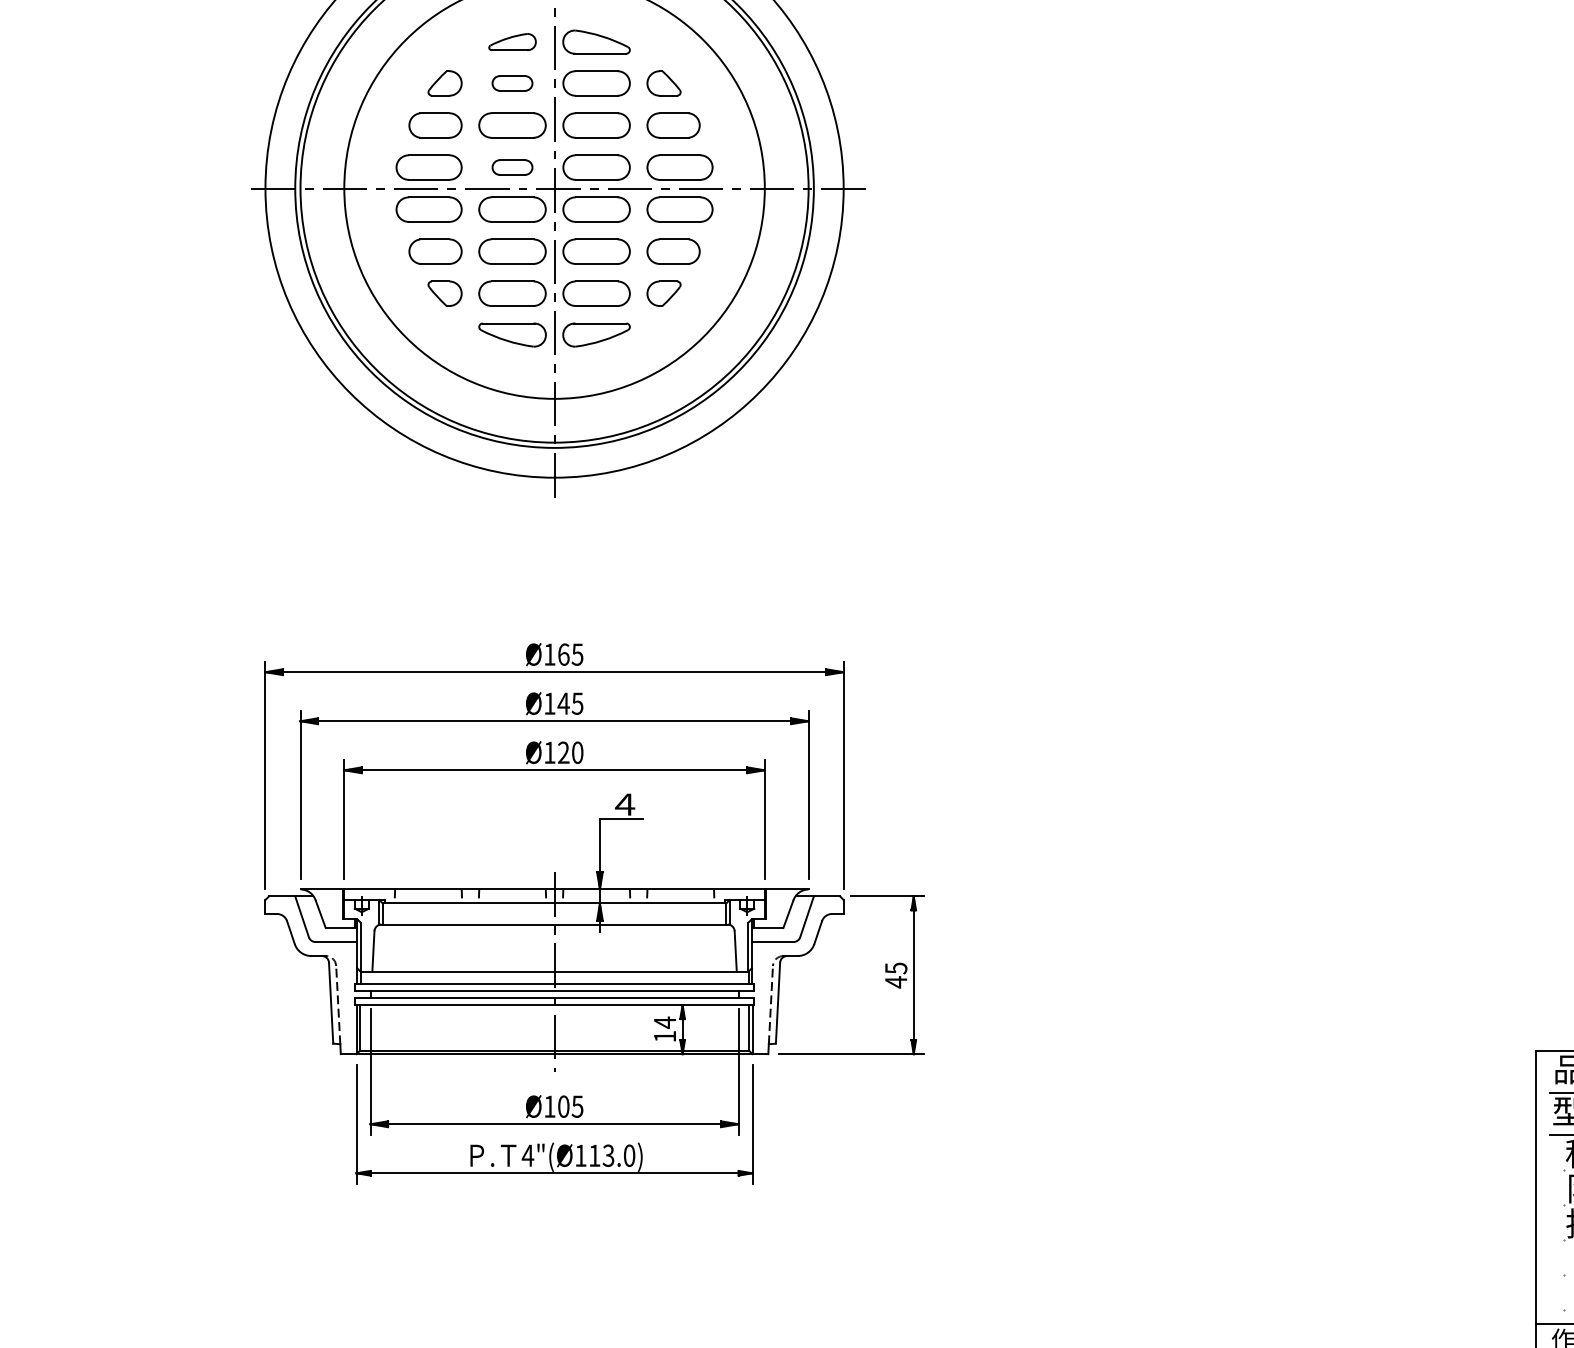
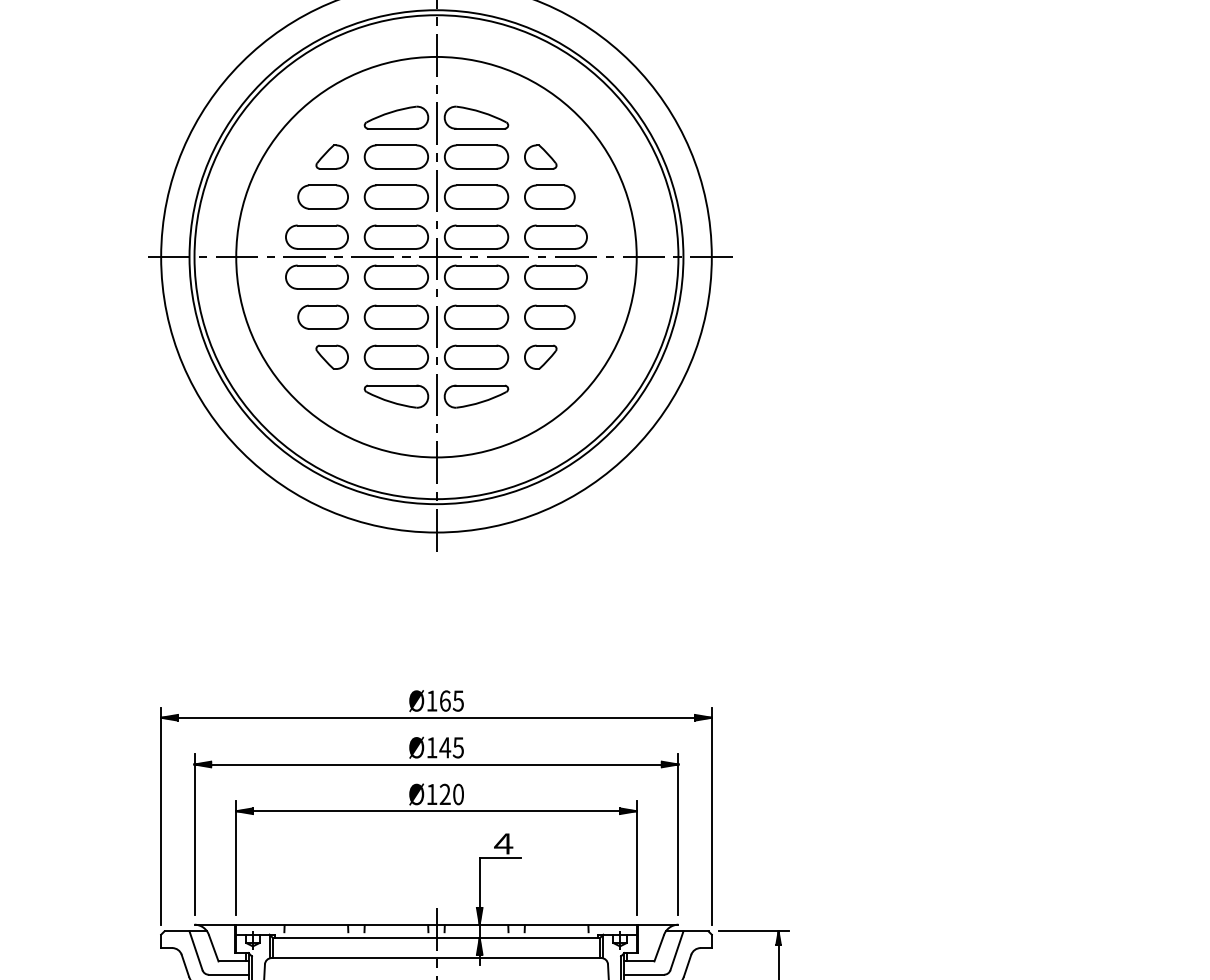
part: (512, 41) -> (396, 117), size x1.43
part: (512, 83) -> (396, 157), size x1.67
part: (512, 167) -> (396, 237), size x1.67

